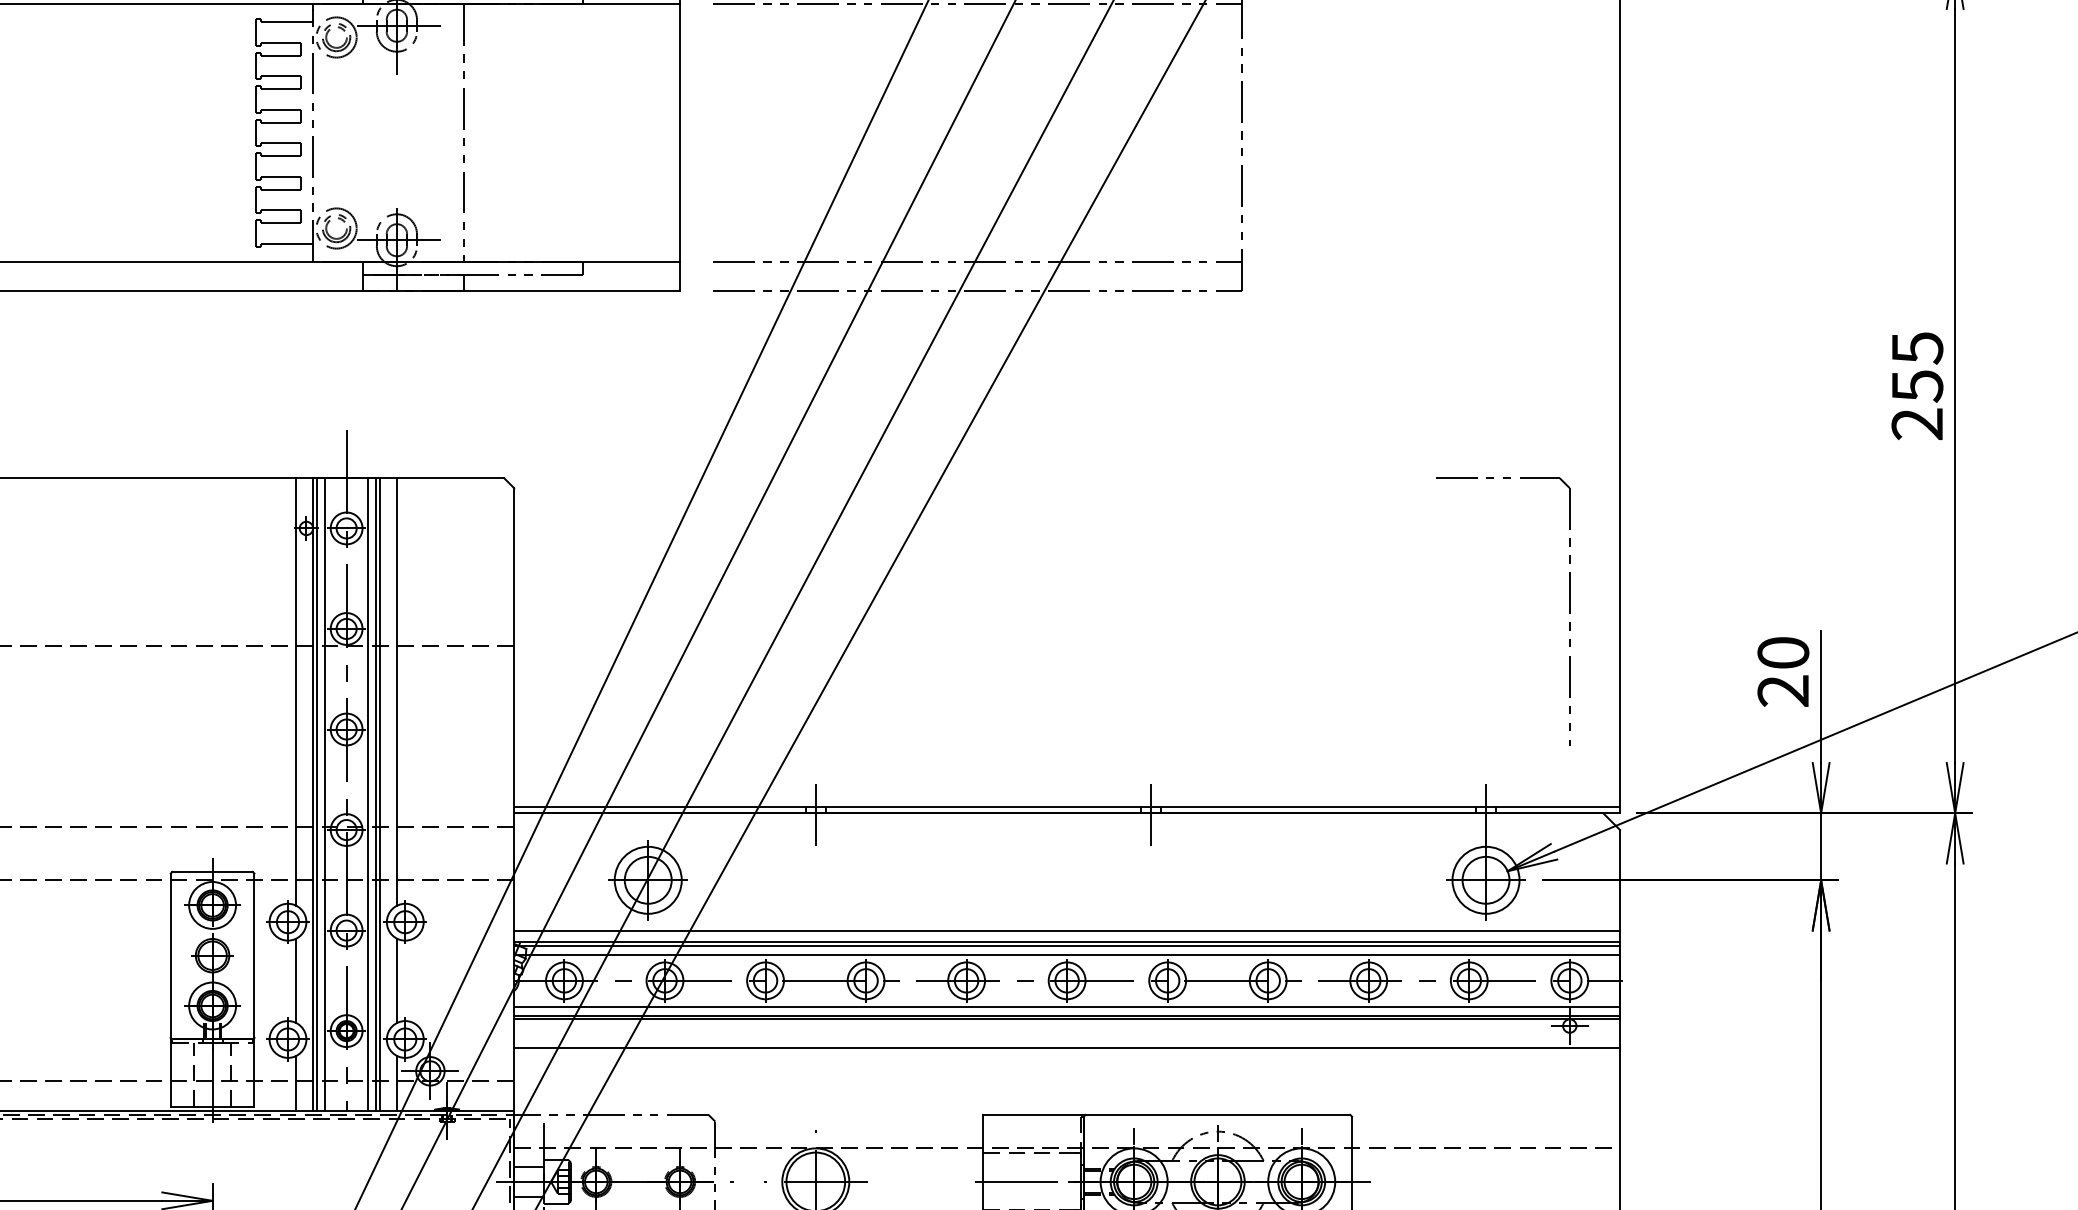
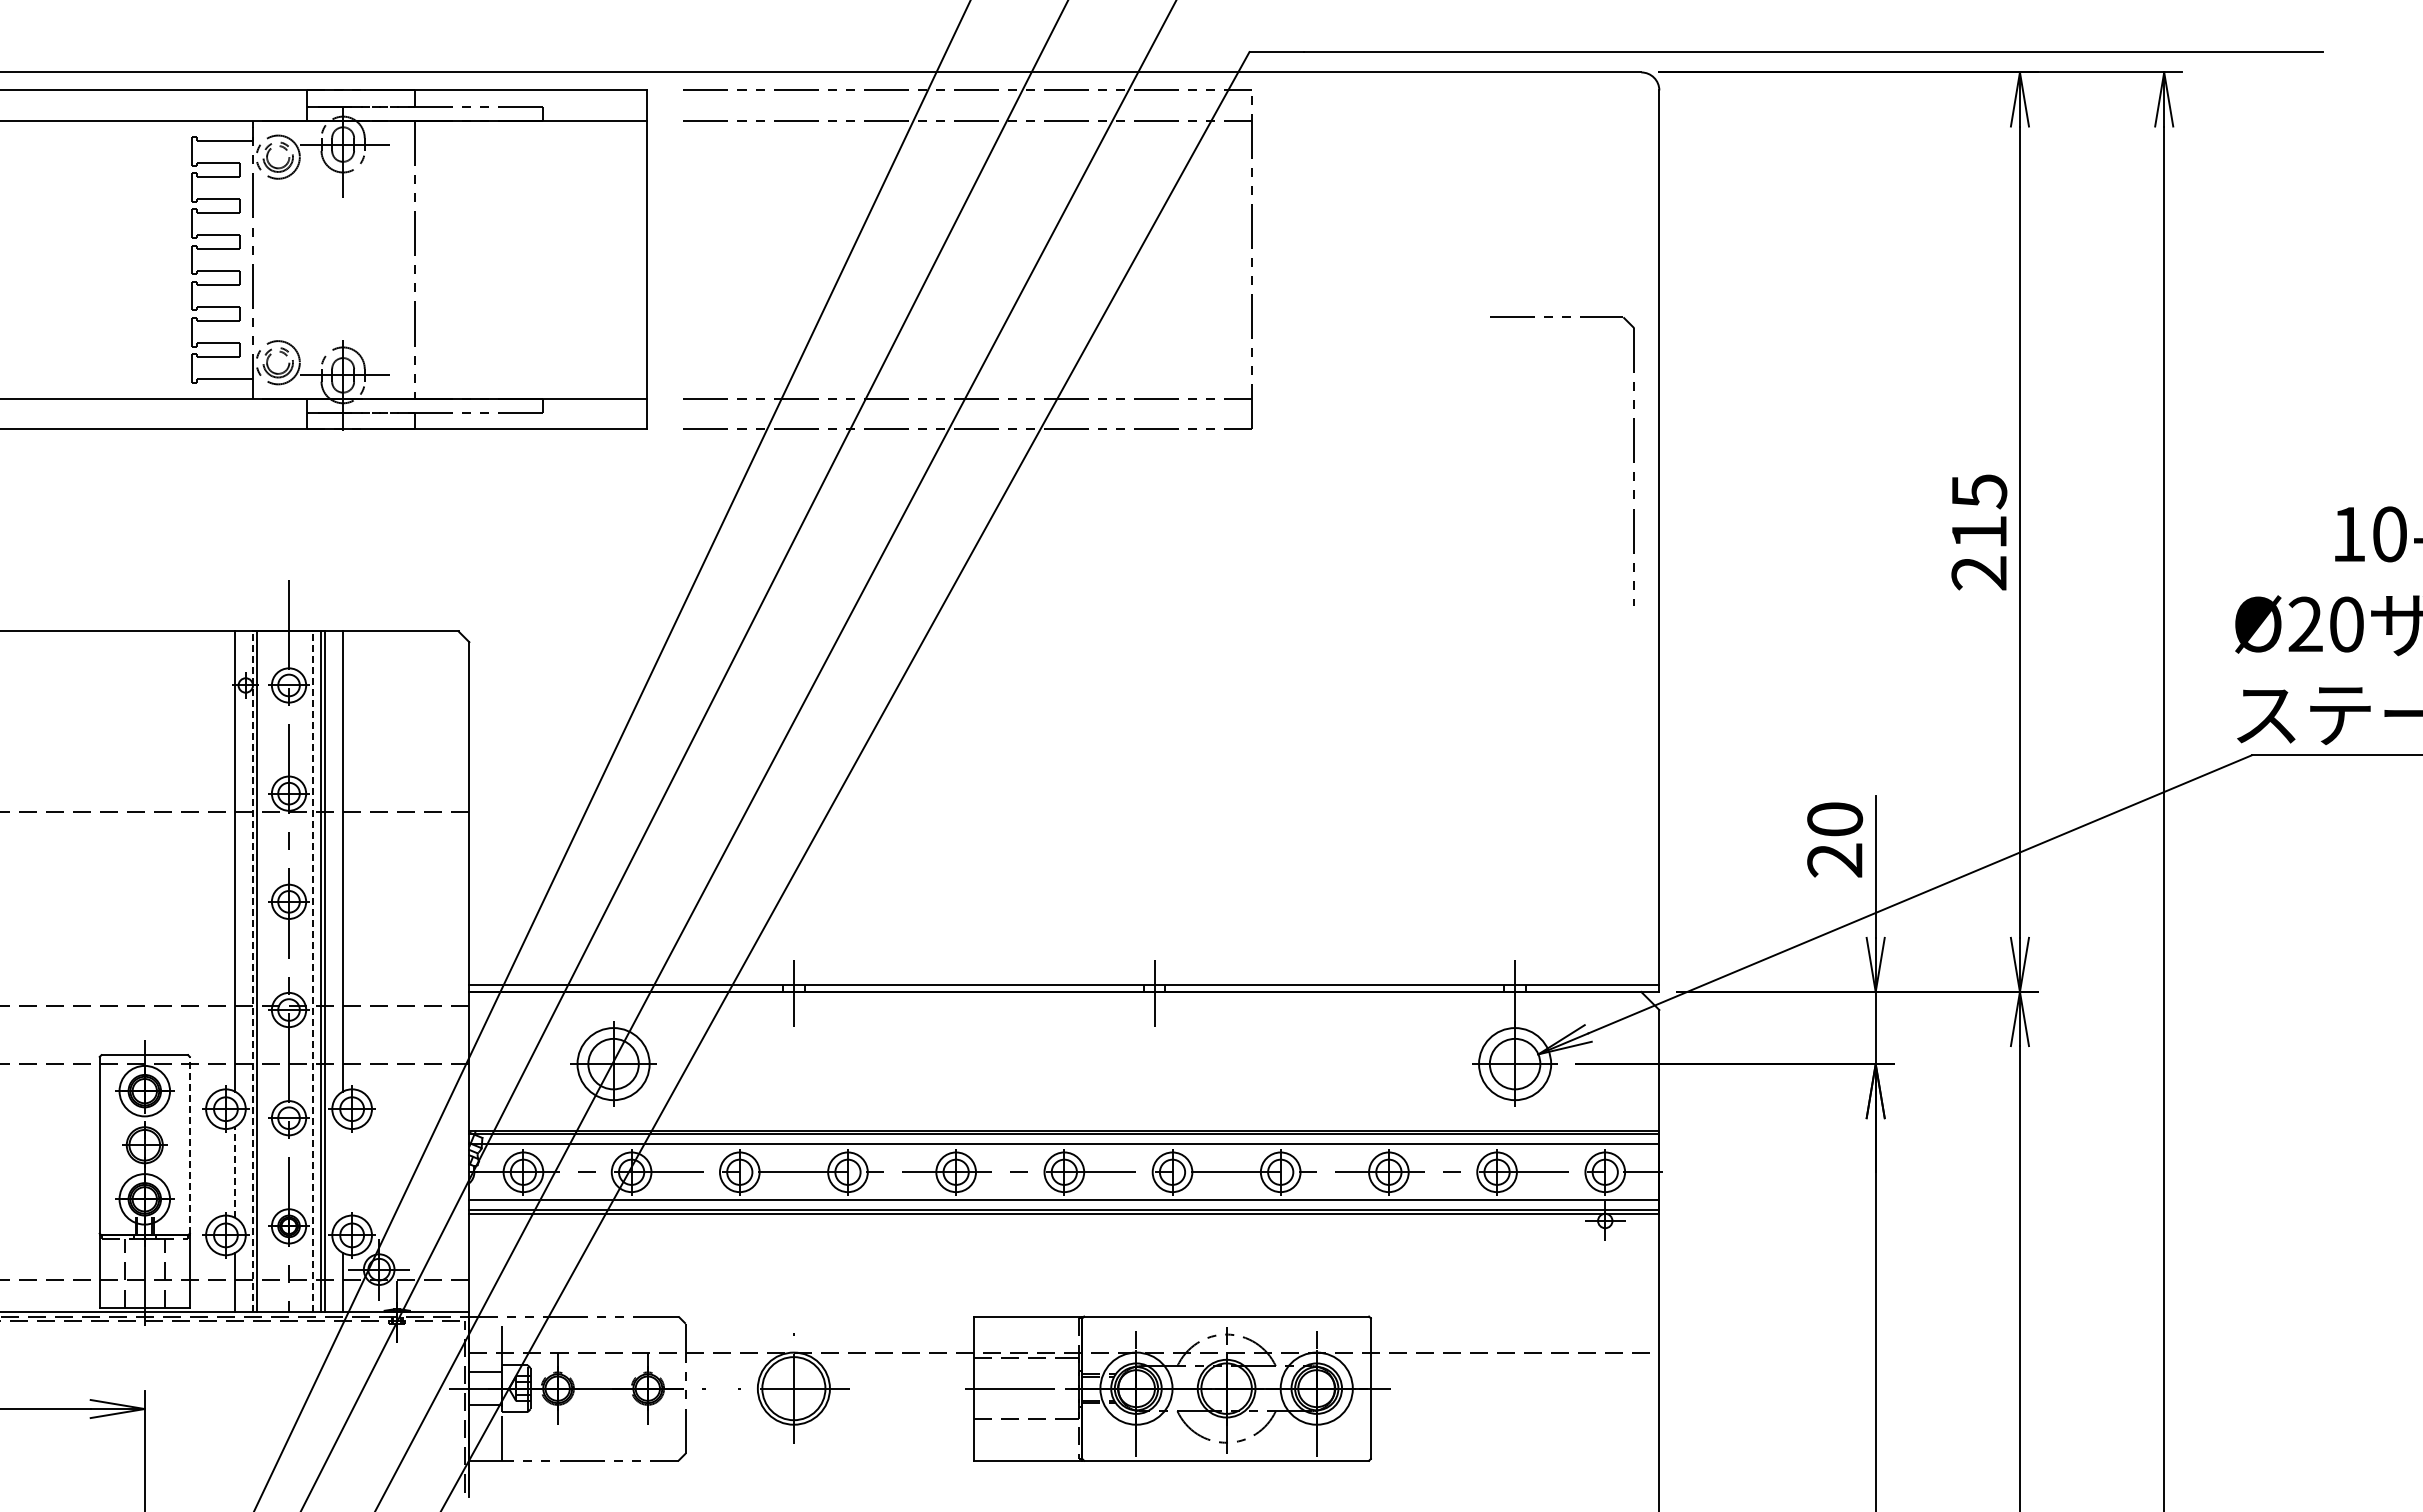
text: (1917, 386) -> (1979, 532), 255 -> 215
part: (1569, 611) -> (1633, 460), moved
line: (312, 794) -> (252, 971), solid -> dashed
line: (324, 794) -> (265, 971), removed
line: (368, 794) -> (312, 971), solid -> dashed
line: (1067, 930) -> (1064, 1118), removed
line: (254, 955) -> (189, 1144), solid -> dashed
line: (295, 980) -> (234, 1171), solid -> dashed
line: (397, 980) -> (343, 1171), removed
line: (1067, 1047) -> (1064, 1244), removed

